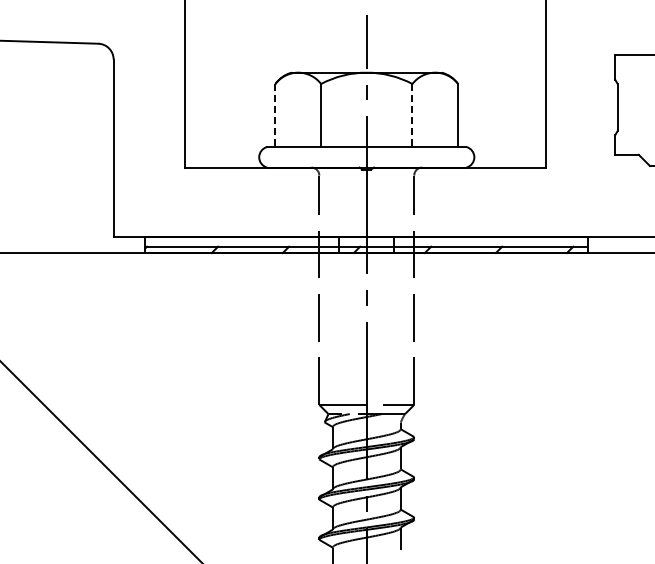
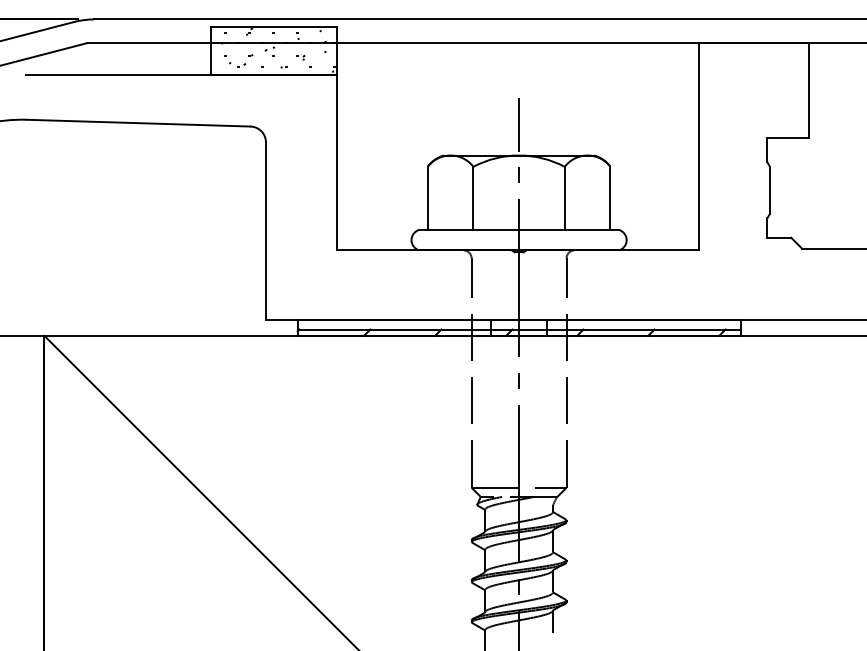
line: (275, 115) -> (427, 198), dashed -> solid
line: (412, 115) -> (564, 198), dashed -> solid

